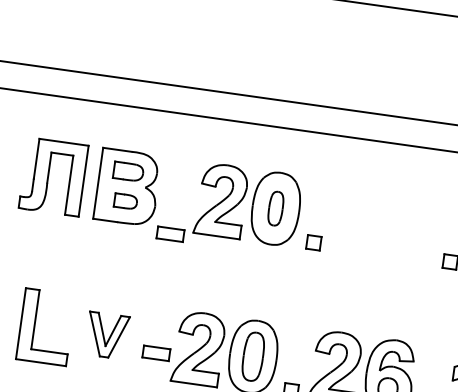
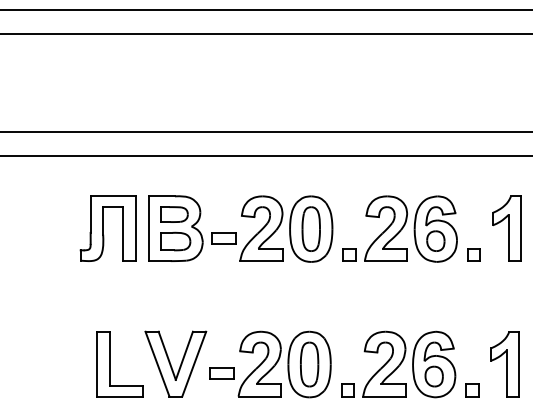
part: (125, 201) -> (175, 241), size x1.43
part: (275, 207) -> (310, 228), size x1.43
part: (384, 223) -> (410, 228), added
part: (169, 234) -> (223, 238), moved
part: (106, 334) -> (175, 363), size x1.67

